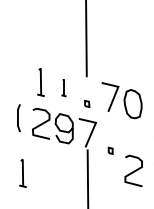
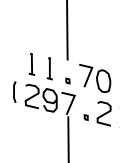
part: (63, 87) -> (49, 68), size x1.67
curve: (134, 170) -> (104, 113), moved
part: (22, 173) -> (17, 135), removed

